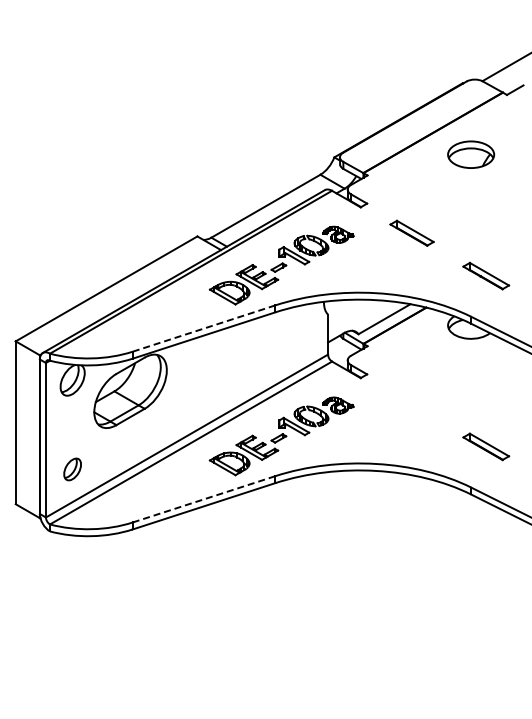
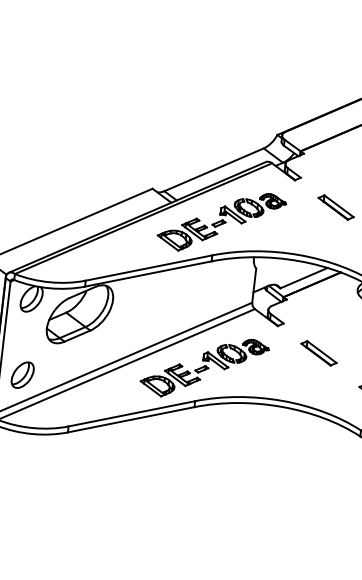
line: (203, 328) -> (148, 267), dashed -> solid
part: (411, 403) -> (318, 352), added
part: (72, 469) -> (22, 375), size x1.43
line: (204, 499) -> (132, 414), dashed -> solid

